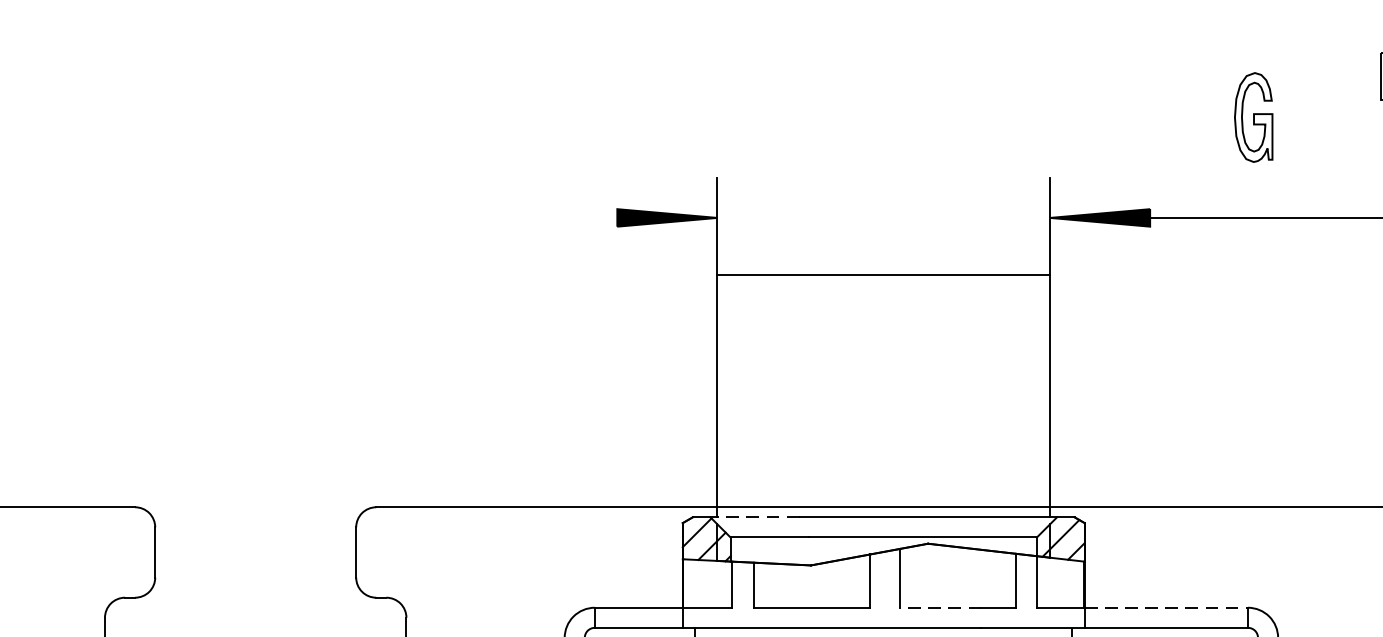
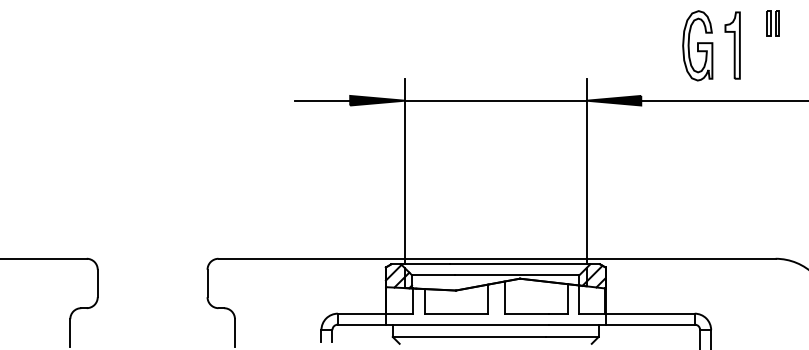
part: (1253, 116) -> (697, 45), size x1.43
part: (1317, 116) -> (732, 45), added
line: (566, 217) -> (322, 100), added
line: (883, 274) -> (495, 100), moved
line: (753, 517) -> (424, 264), dashed -> solid
line: (940, 607) -> (526, 313), dashed -> solid
line: (1167, 607) -> (650, 313), dashed -> solid

